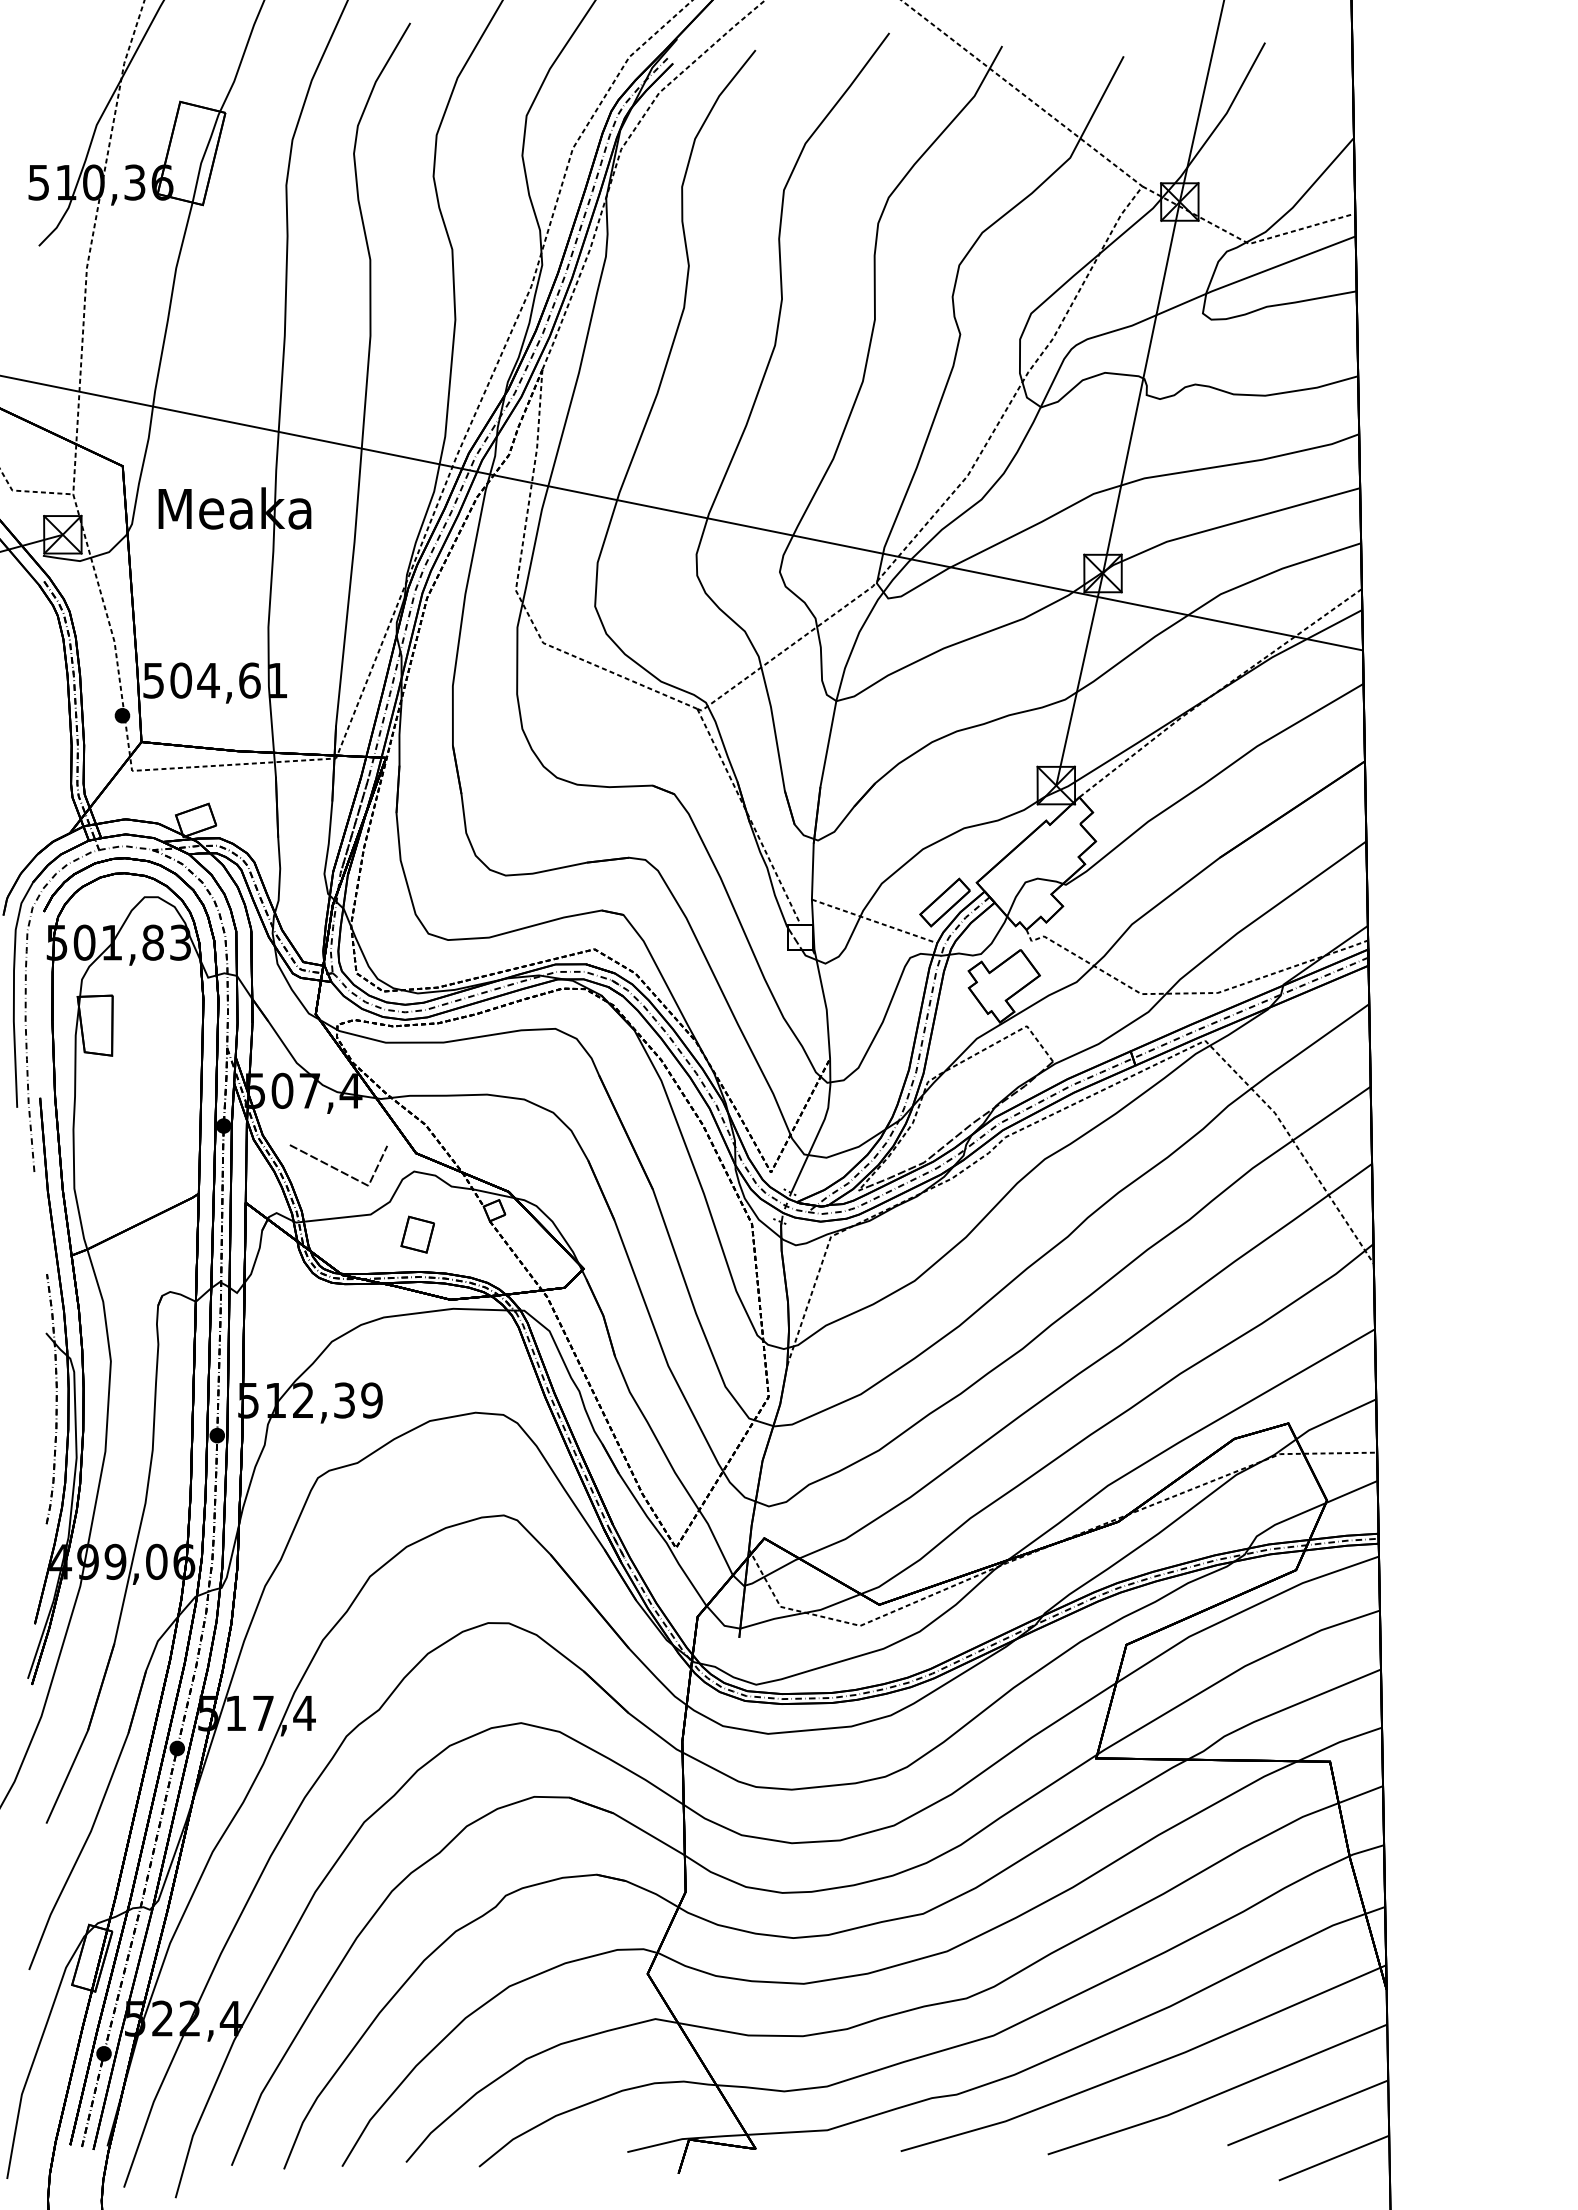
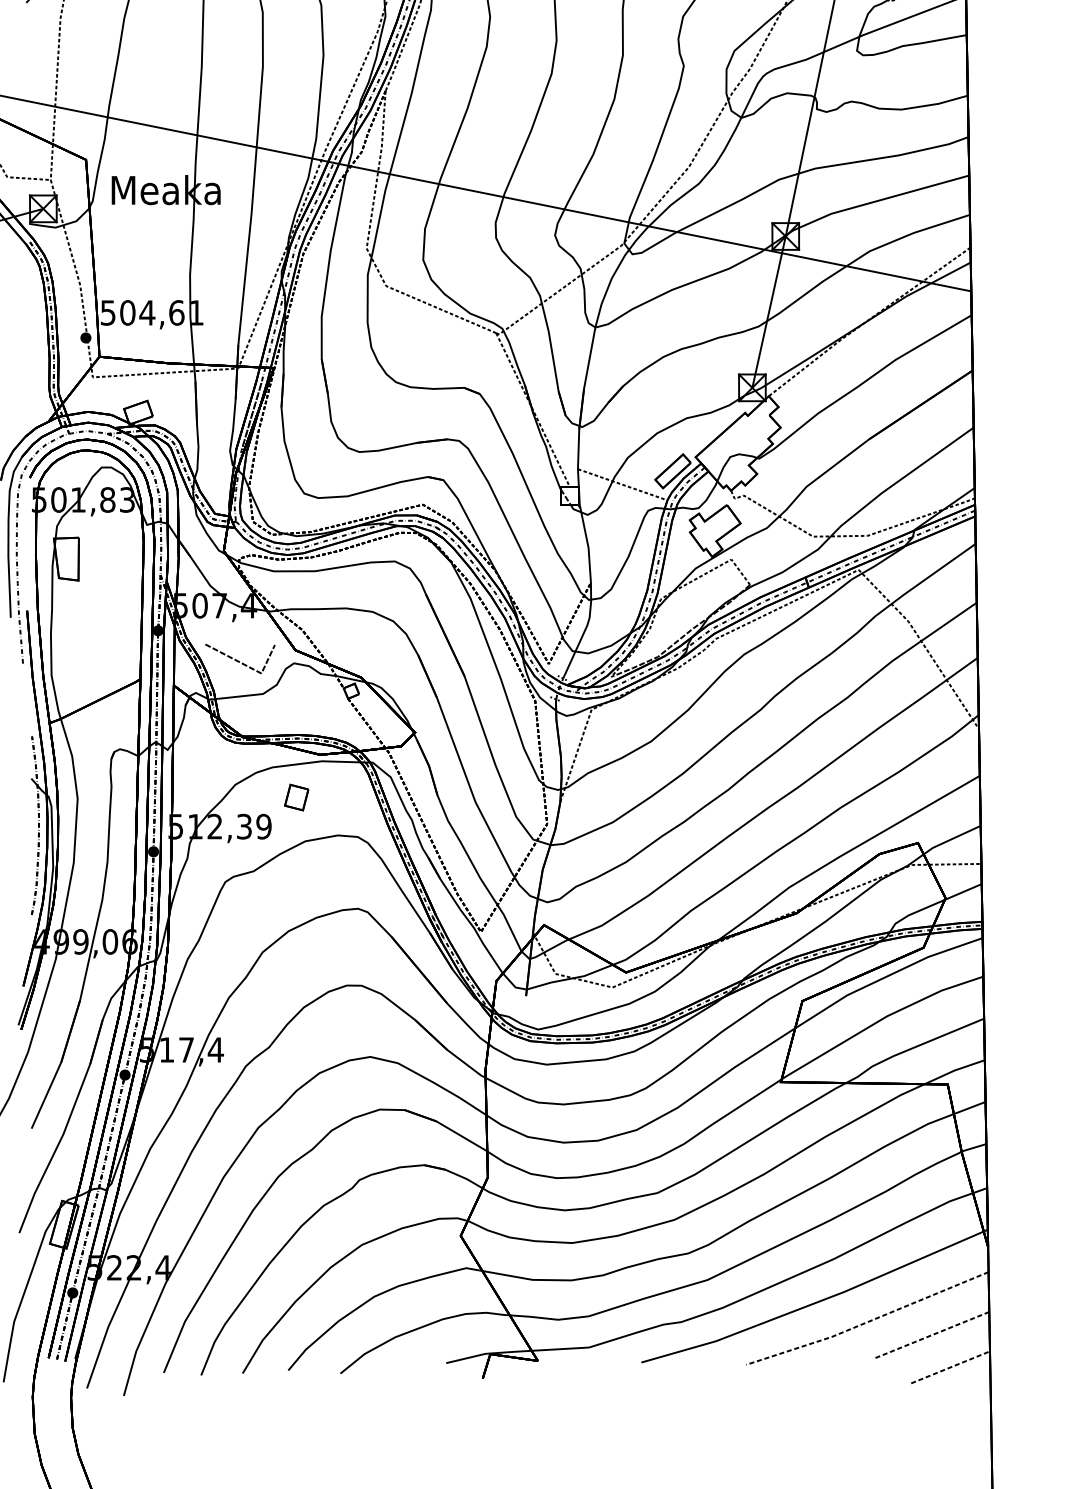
part: (417, 1234) -> (296, 797), moved
line: (1218, 2094) -> (868, 1322), solid -> dashed
line: (1307, 2112) -> (931, 1334), solid -> dashed
line: (1334, 2158) -> (950, 1367), solid -> dashed

